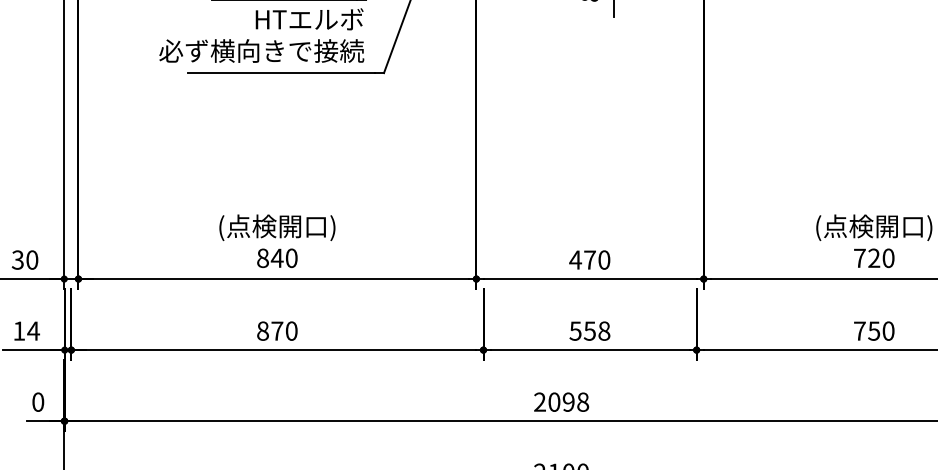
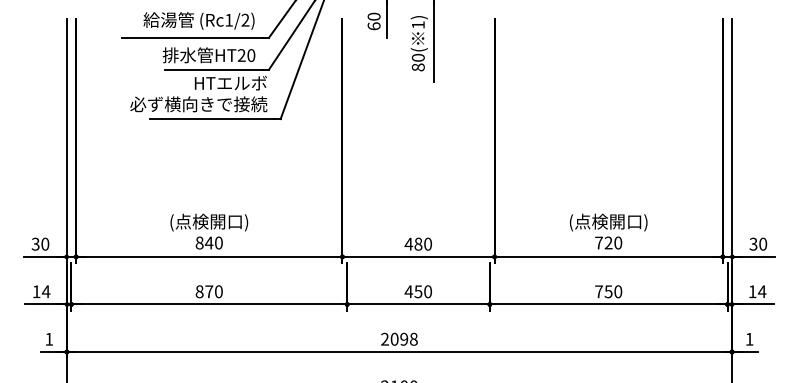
text: (590, 259) -> (418, 243), 470 -> 480
text: (590, 330) -> (418, 291), 558 -> 450
text: (38, 400) -> (49, 338), 0 -> 1

